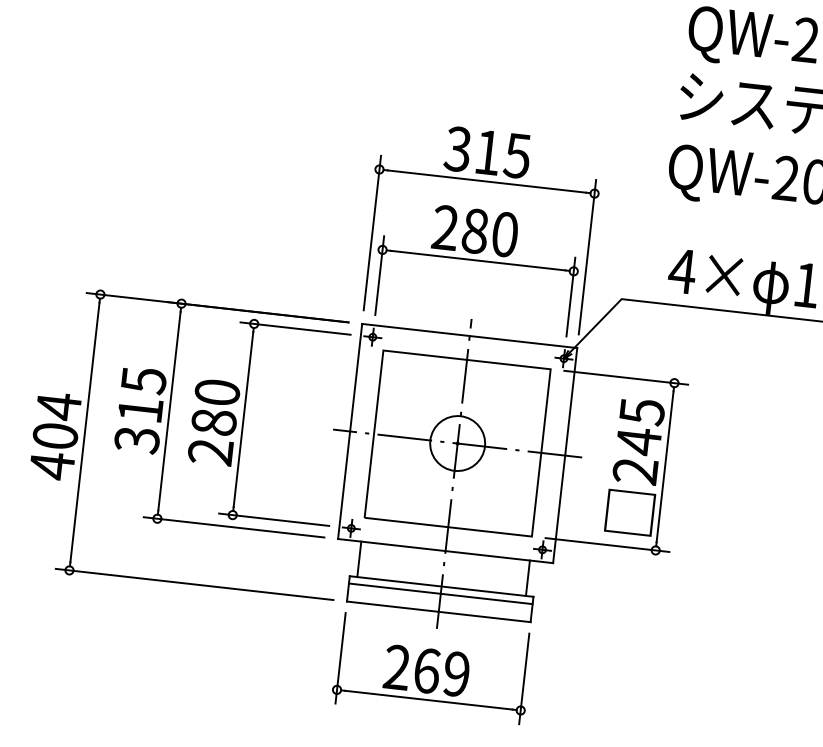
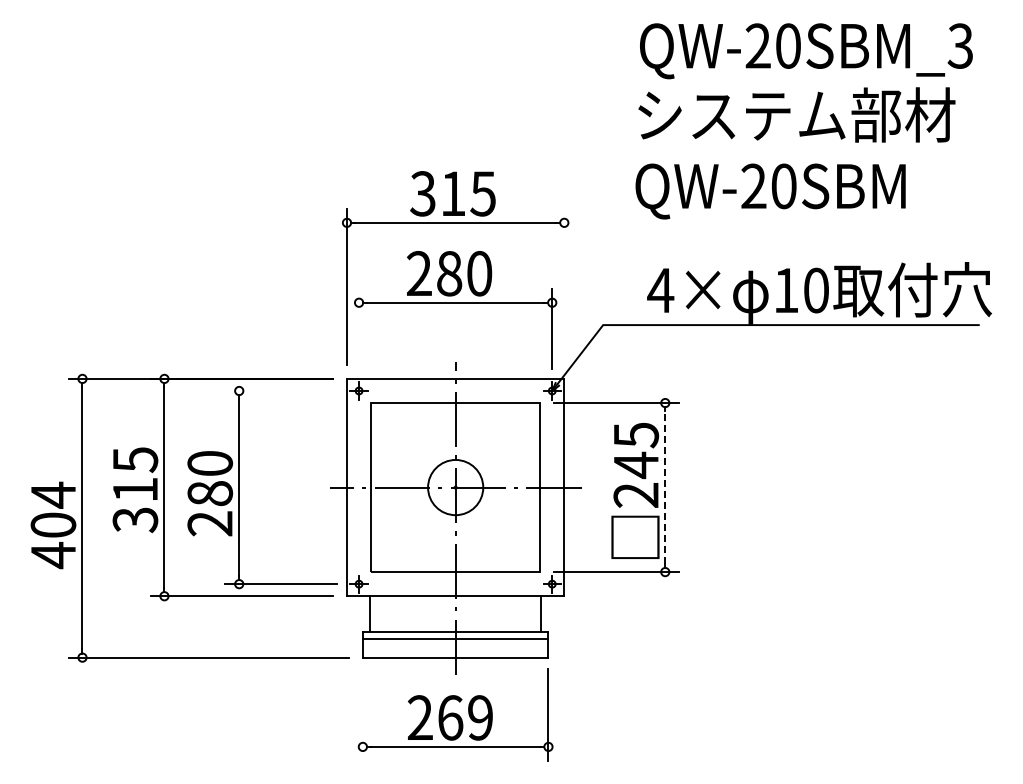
line: (587, 257) -> (564, 287), removed
line: (380, 275) -> (359, 328), removed
line: (295, 328) -> (280, 390), removed
line: (665, 466) -> (665, 487), solid -> dashed
line: (340, 657) -> (362, 714), removed

